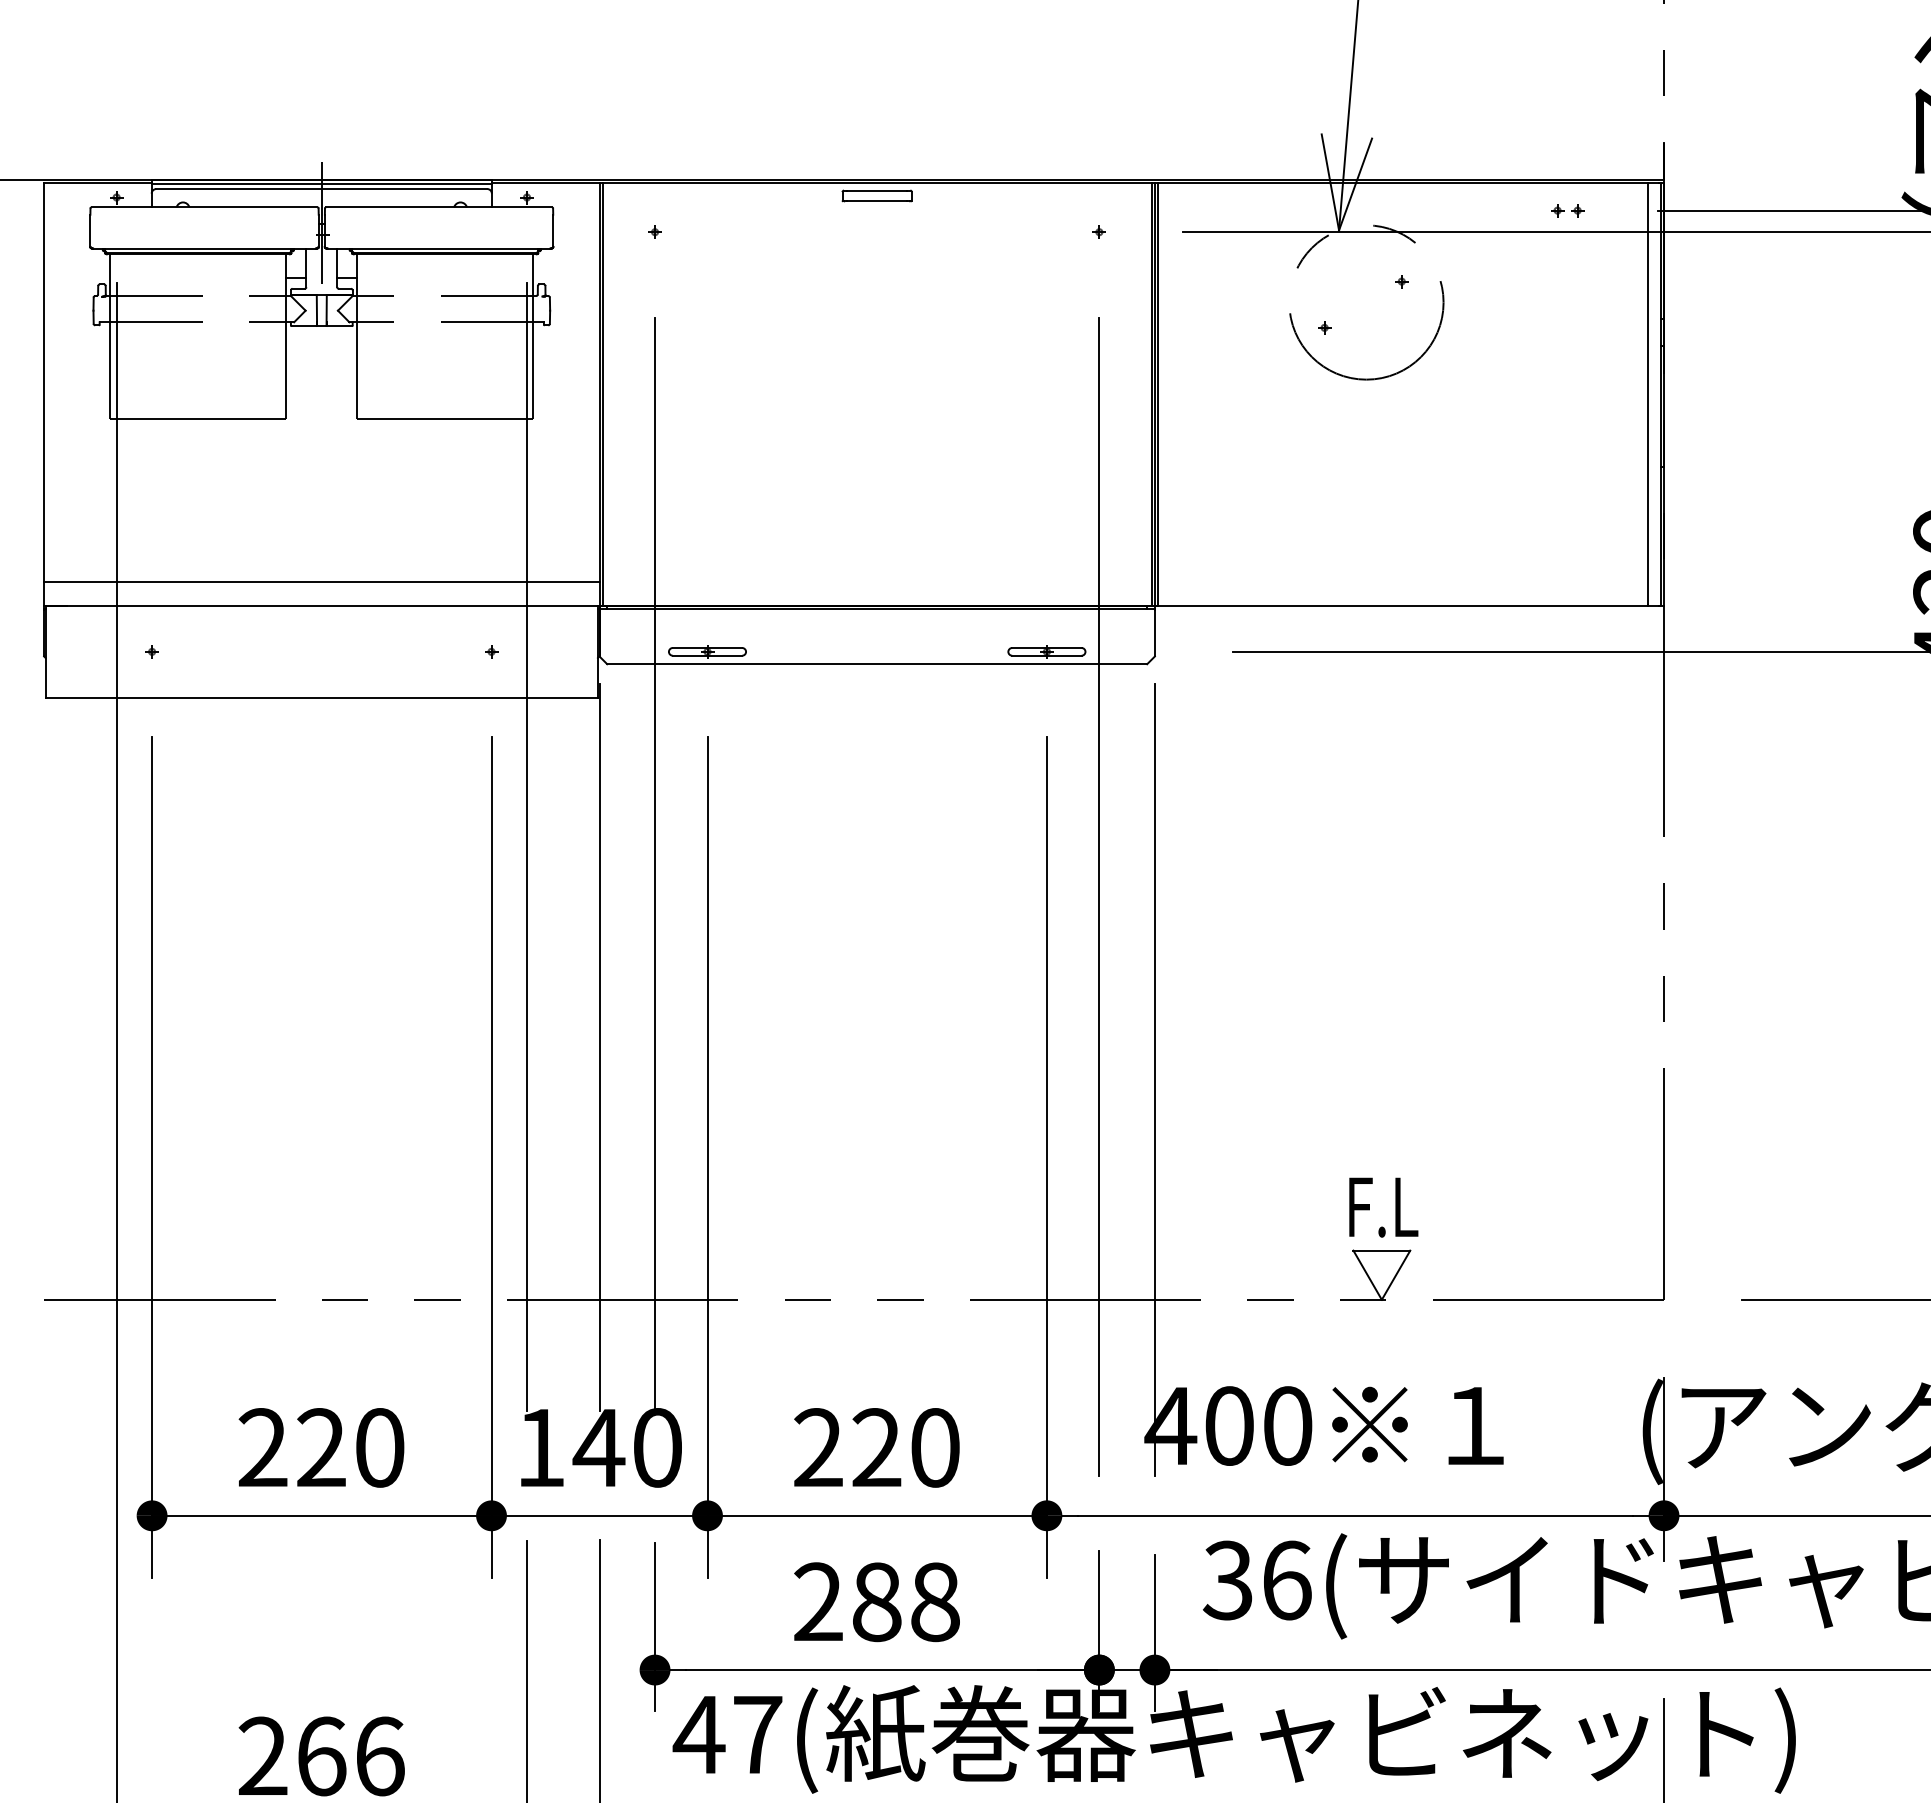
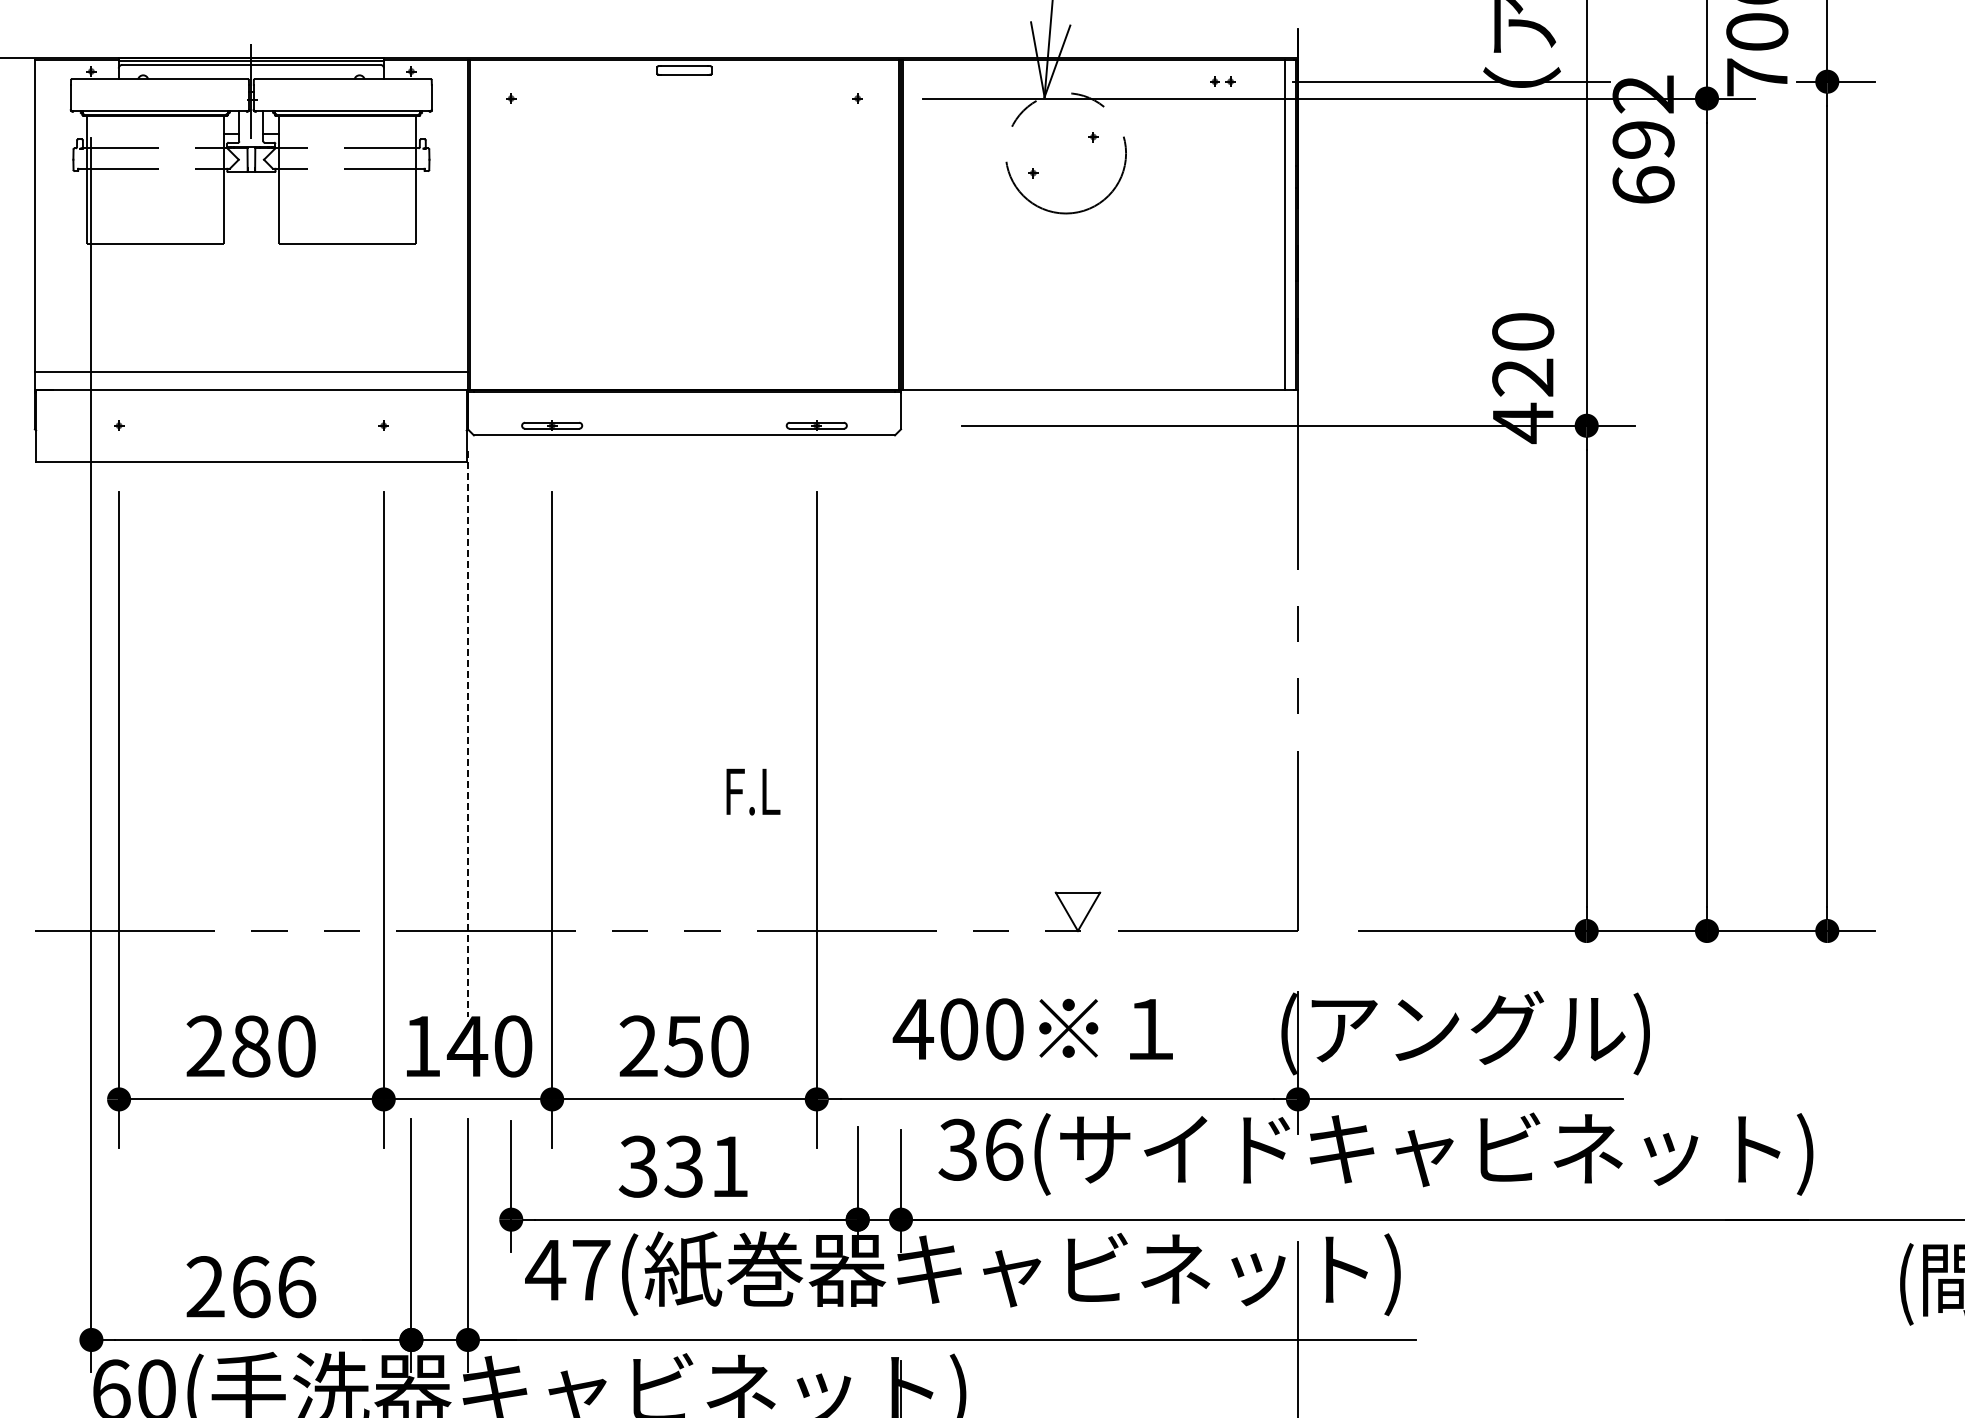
line: (527, 846) -> (411, 577), removed
line: (655, 864) -> (511, 591), removed
line: (1099, 896) -> (857, 616), removed
line: (598, 1047) -> (467, 734), solid -> dashed
line: (1155, 1079) -> (901, 759), removed
text: (1383, 1206) -> (753, 791), moved
text: (321, 1447) -> (251, 1046), 220 -> 280
text: (875, 1447) -> (683, 1046), 220 -> 250
text: (875, 1601) -> (683, 1166), 288 -> 331

